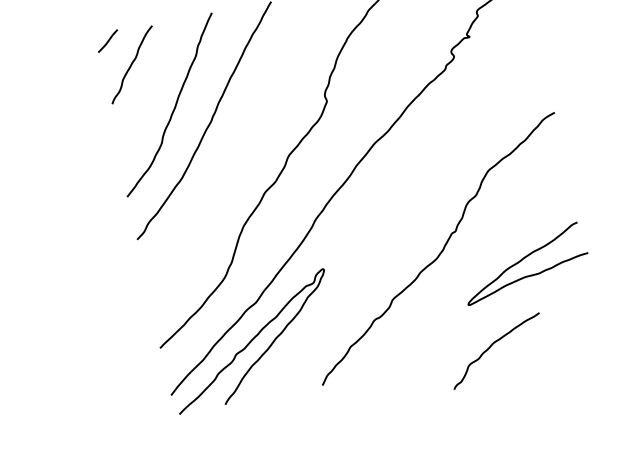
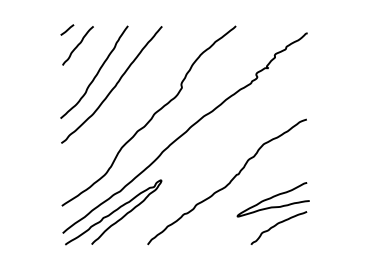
curve: (493, 347) -> (277, 225), moved

